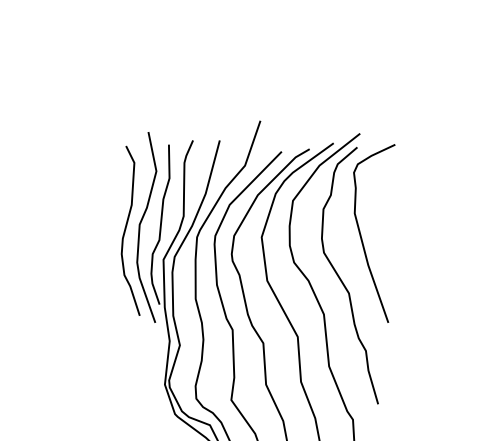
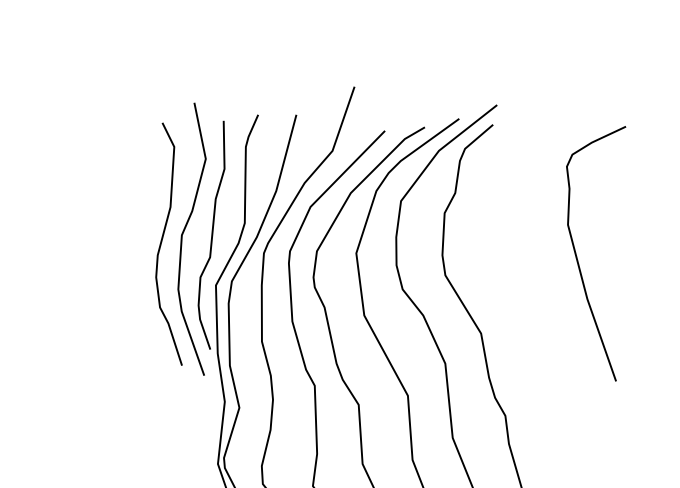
curve: (362, 238) -> (579, 260), moved

